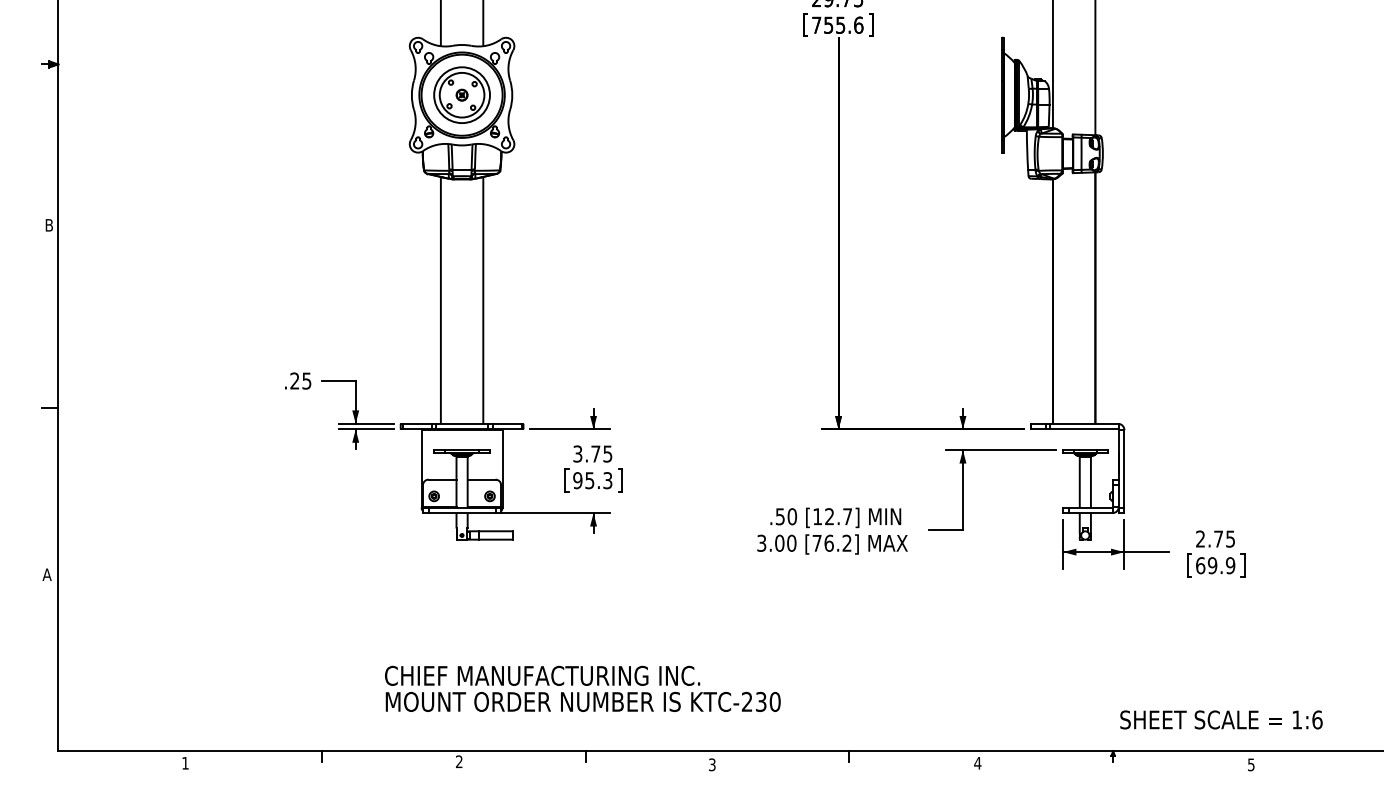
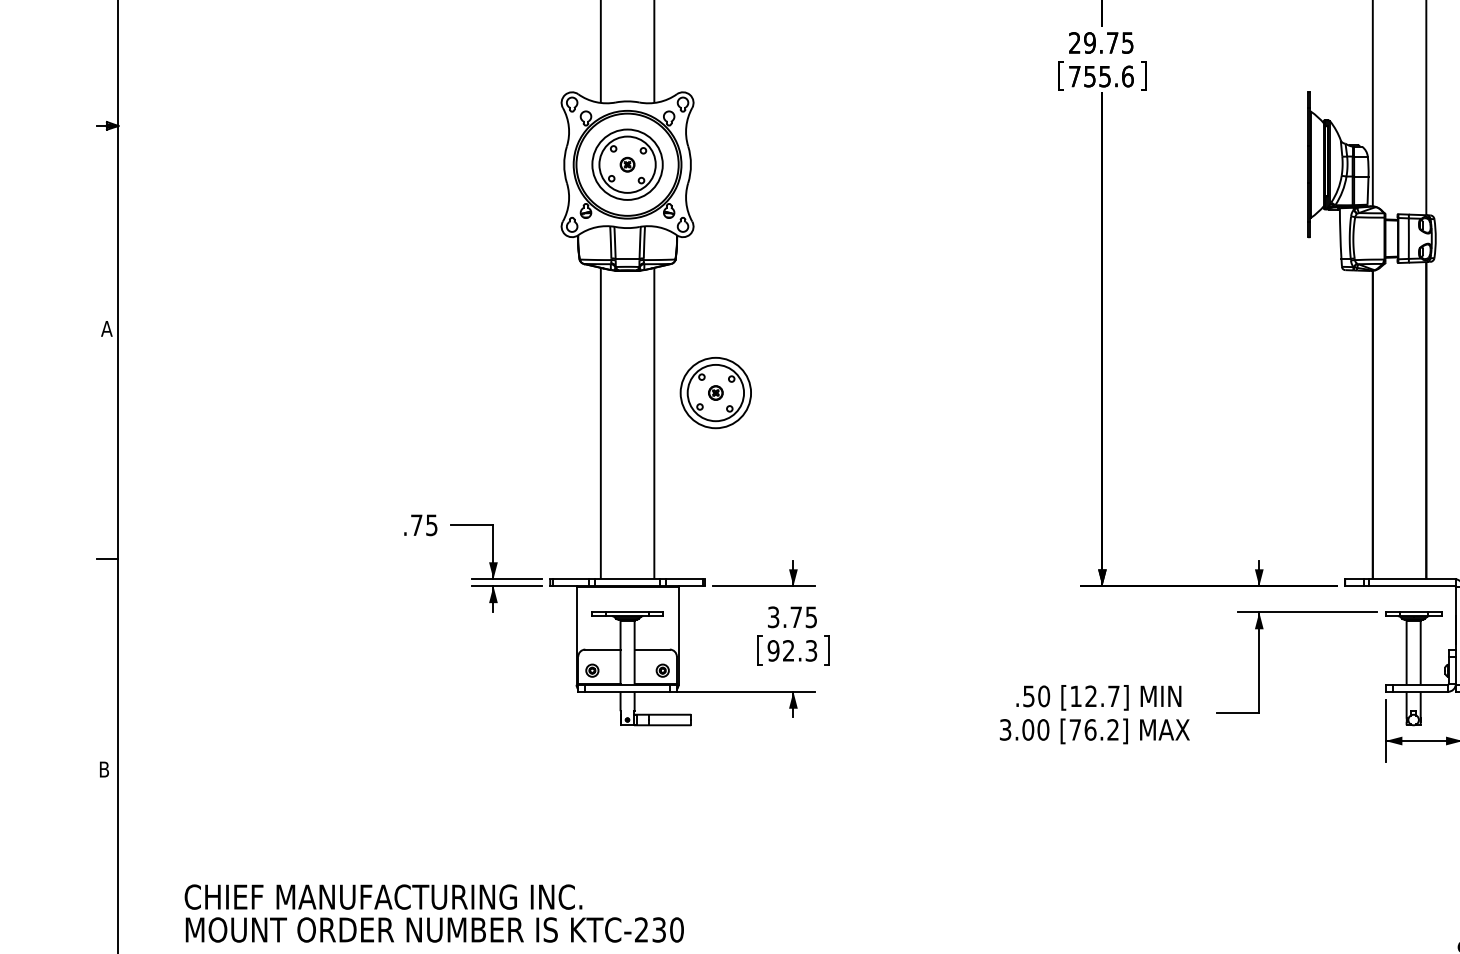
text: (48, 225) -> (105, 329), B -> A
part: (531, 275) -> (715, 392), added
text: (294, 380) -> (416, 524), .25 -> .75
text: (589, 480) -> (788, 650), 95.3 -> 92.3
text: (46, 574) -> (103, 769), A -> B
text: (582, 688) -> (433, 913), moved

